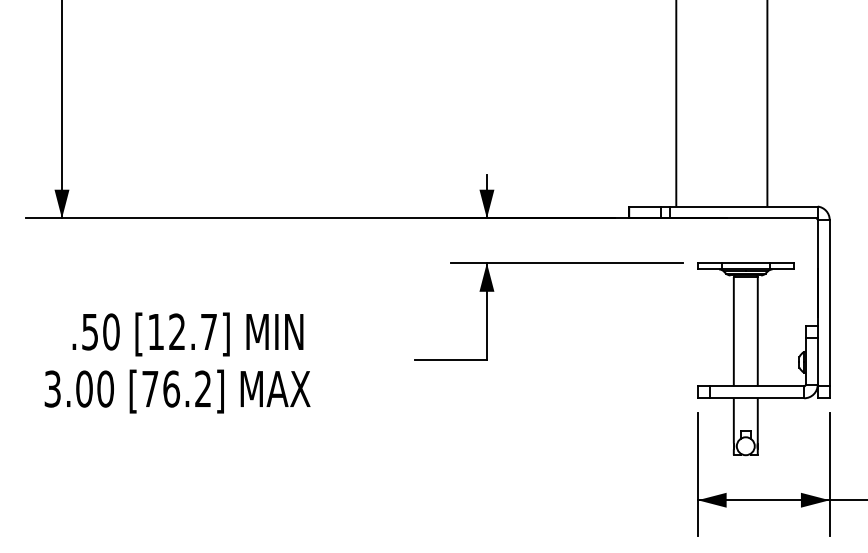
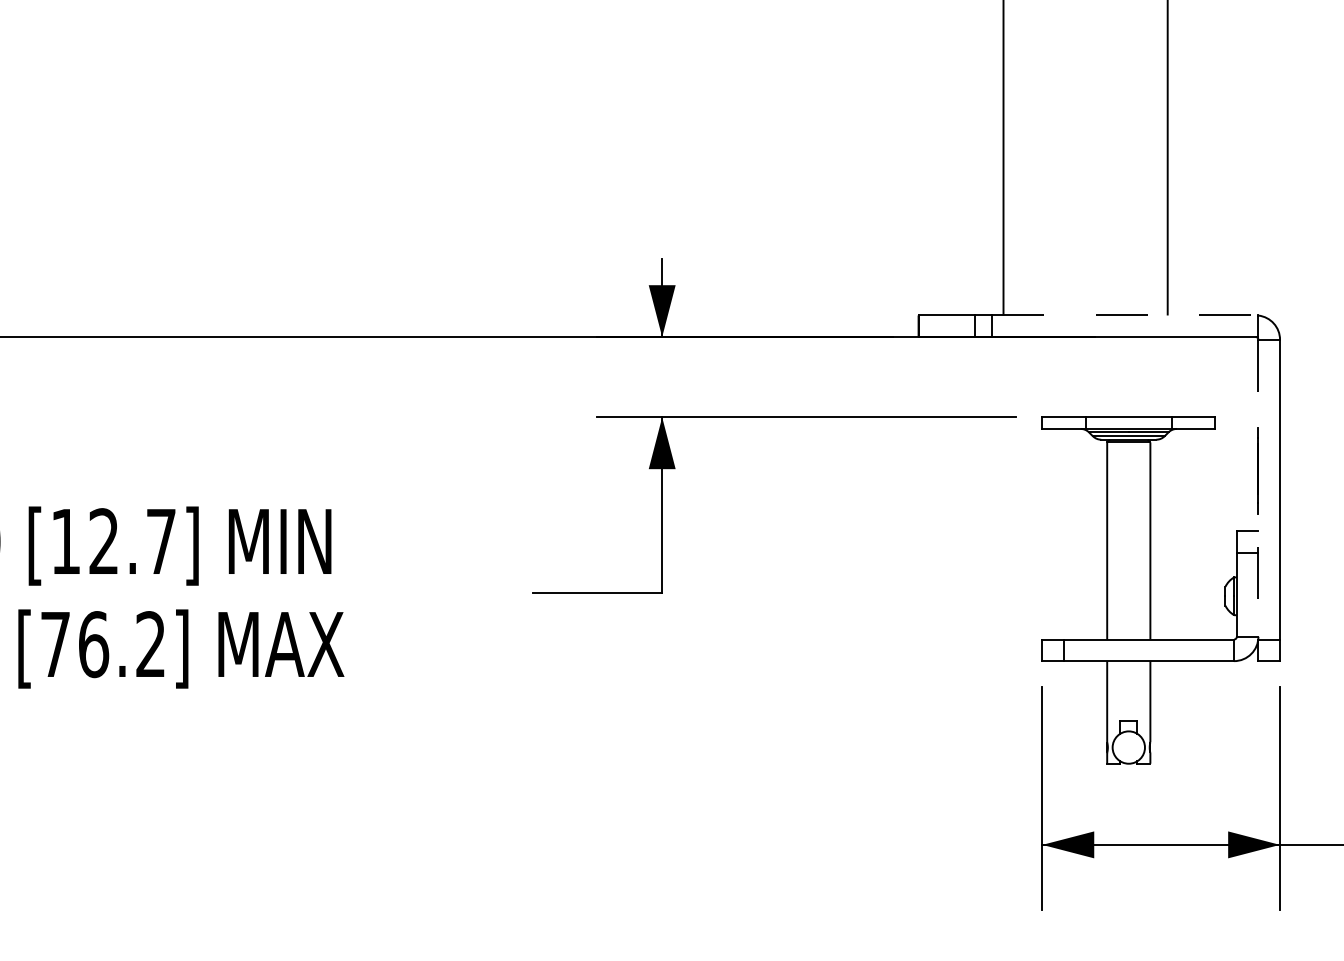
line: (743, 206) -> (1124, 315), solid -> dashed
line: (817, 303) -> (1258, 490), solid -> dashed

